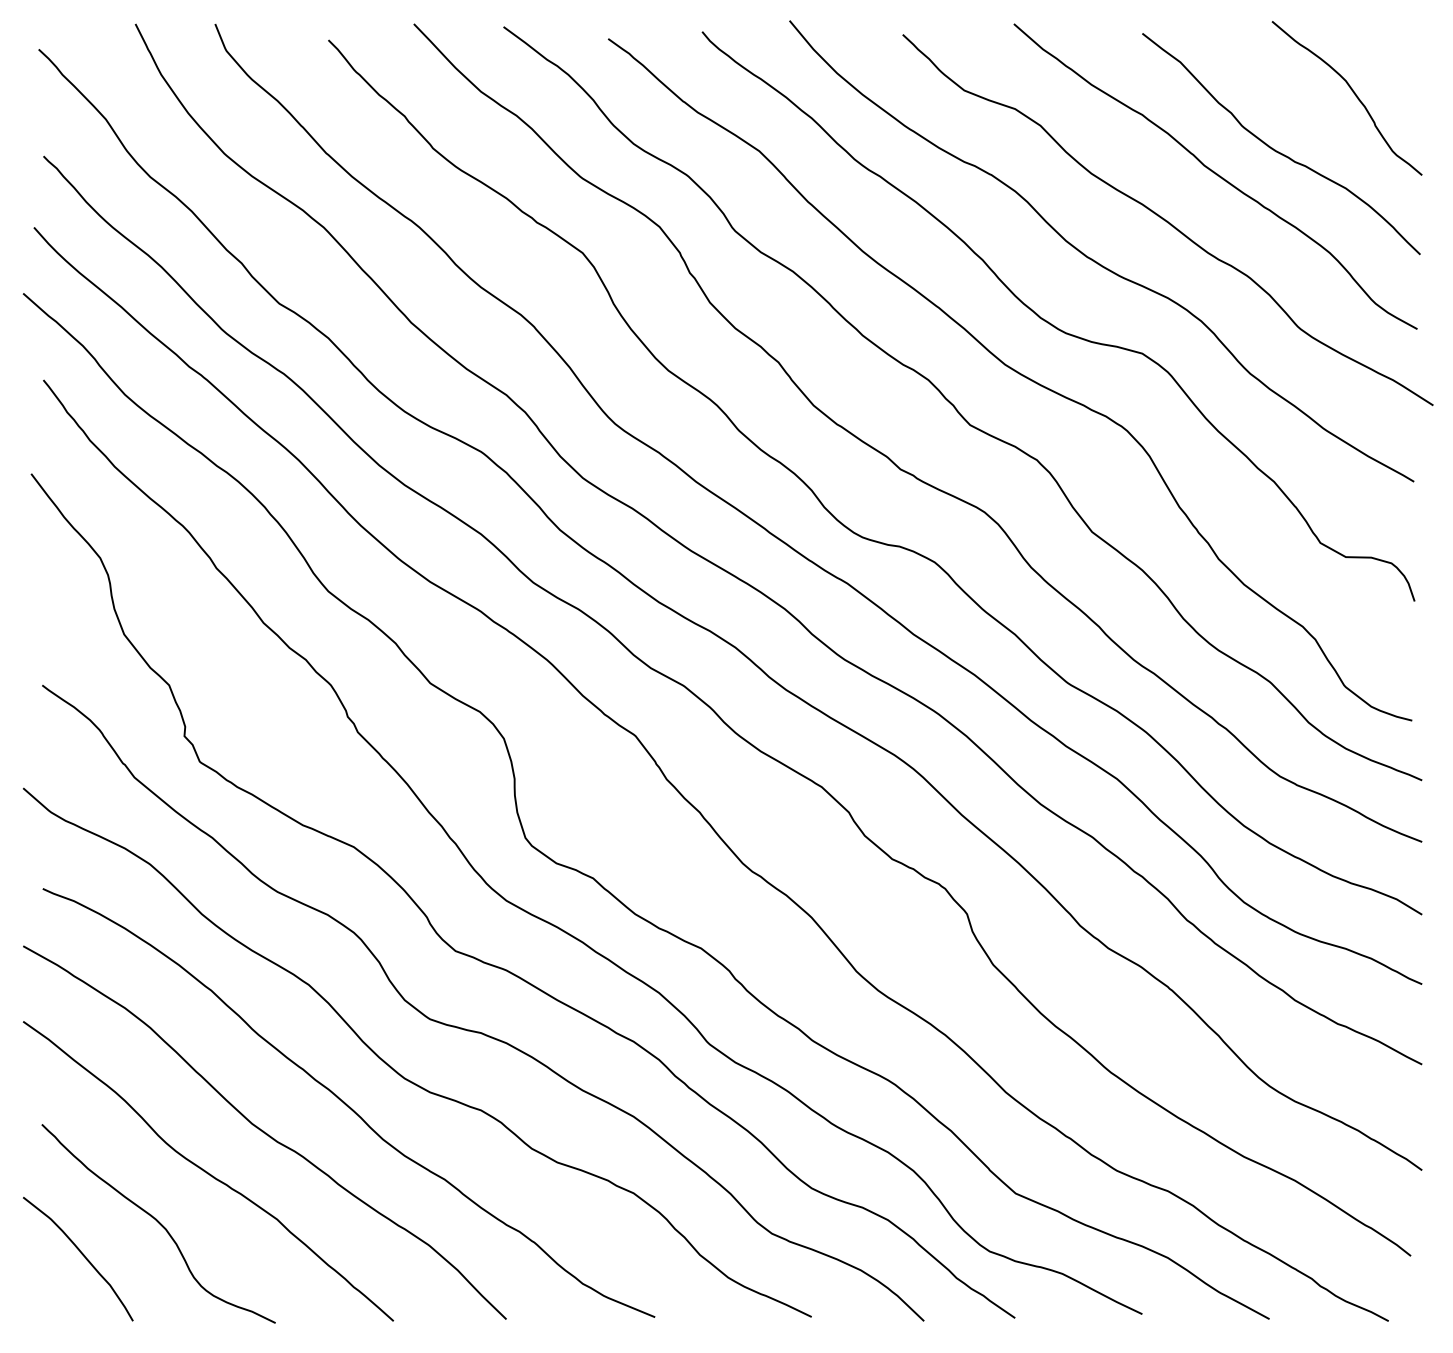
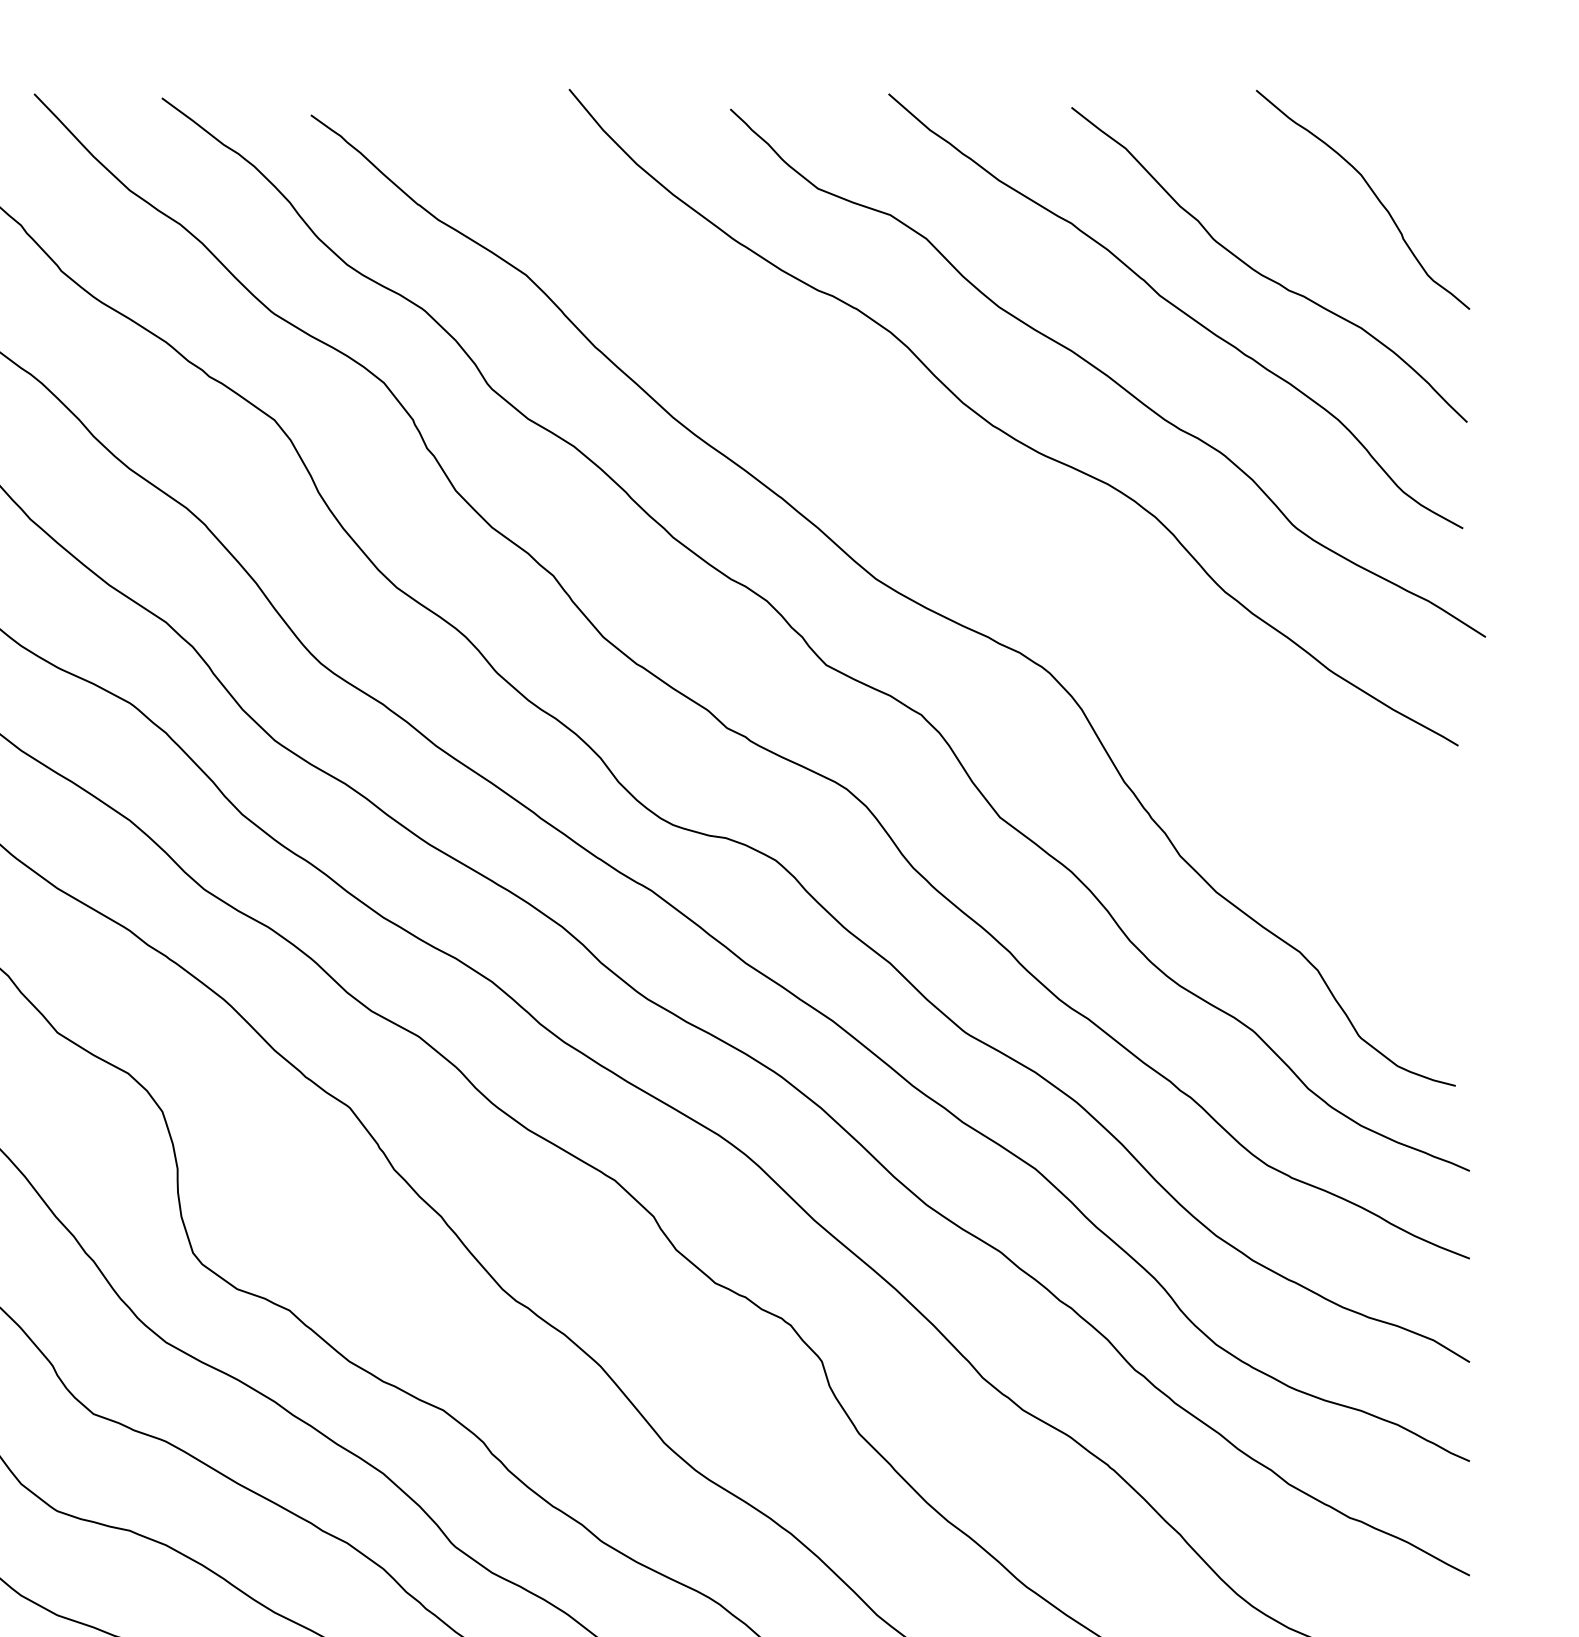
curve: (1053, 324) -> (944, 521), removed

